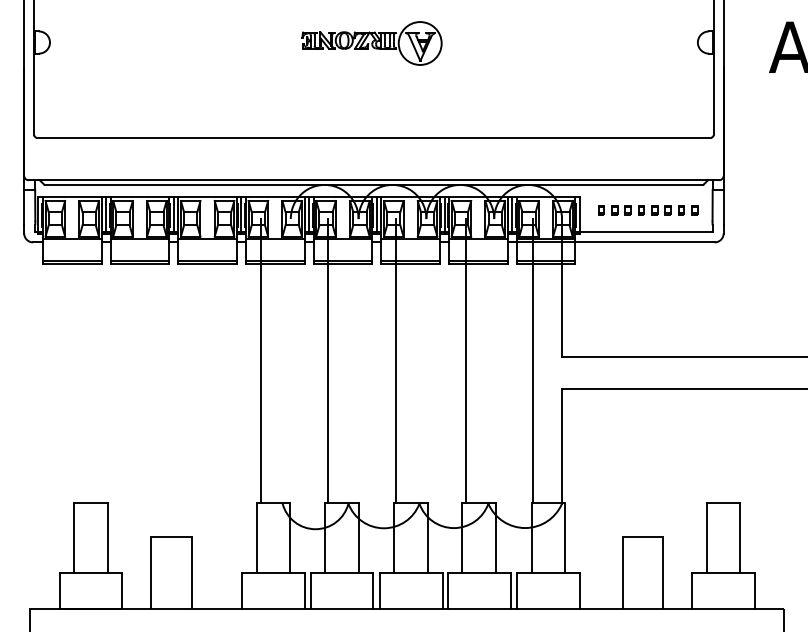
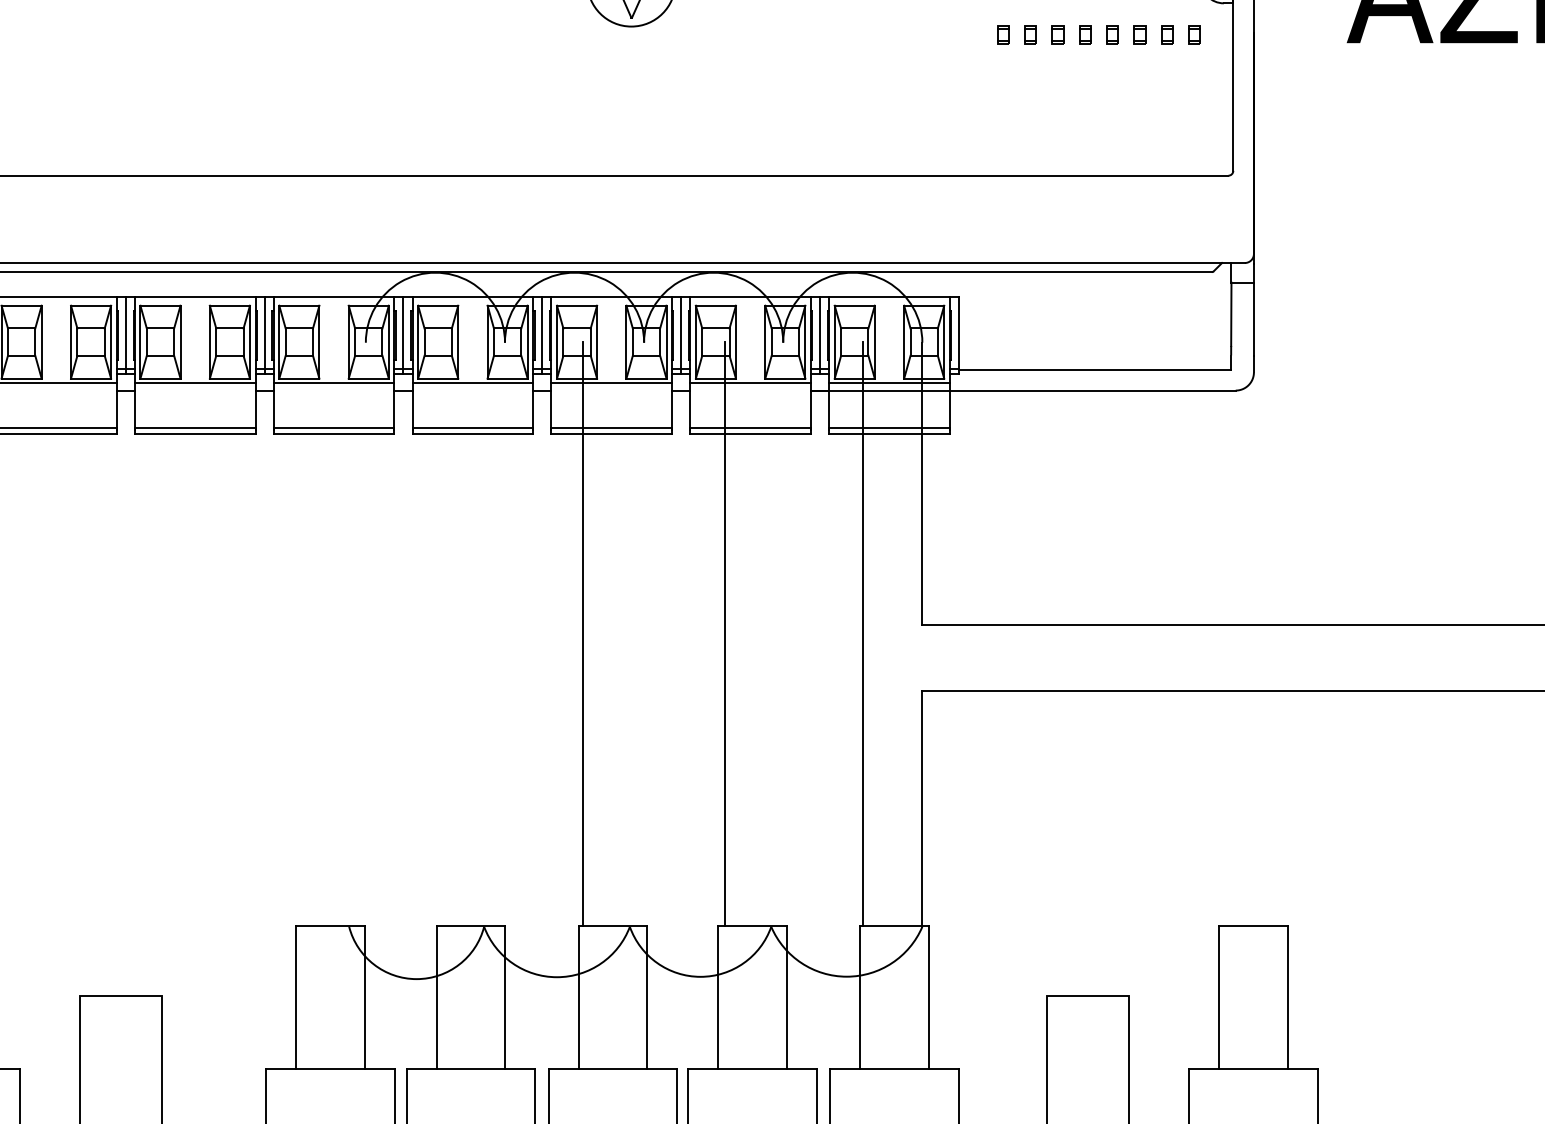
part: (648, 210) -> (1099, 35), moved
line: (261, 360) -> (305, 632), removed
line: (327, 360) -> (441, 632), removed

